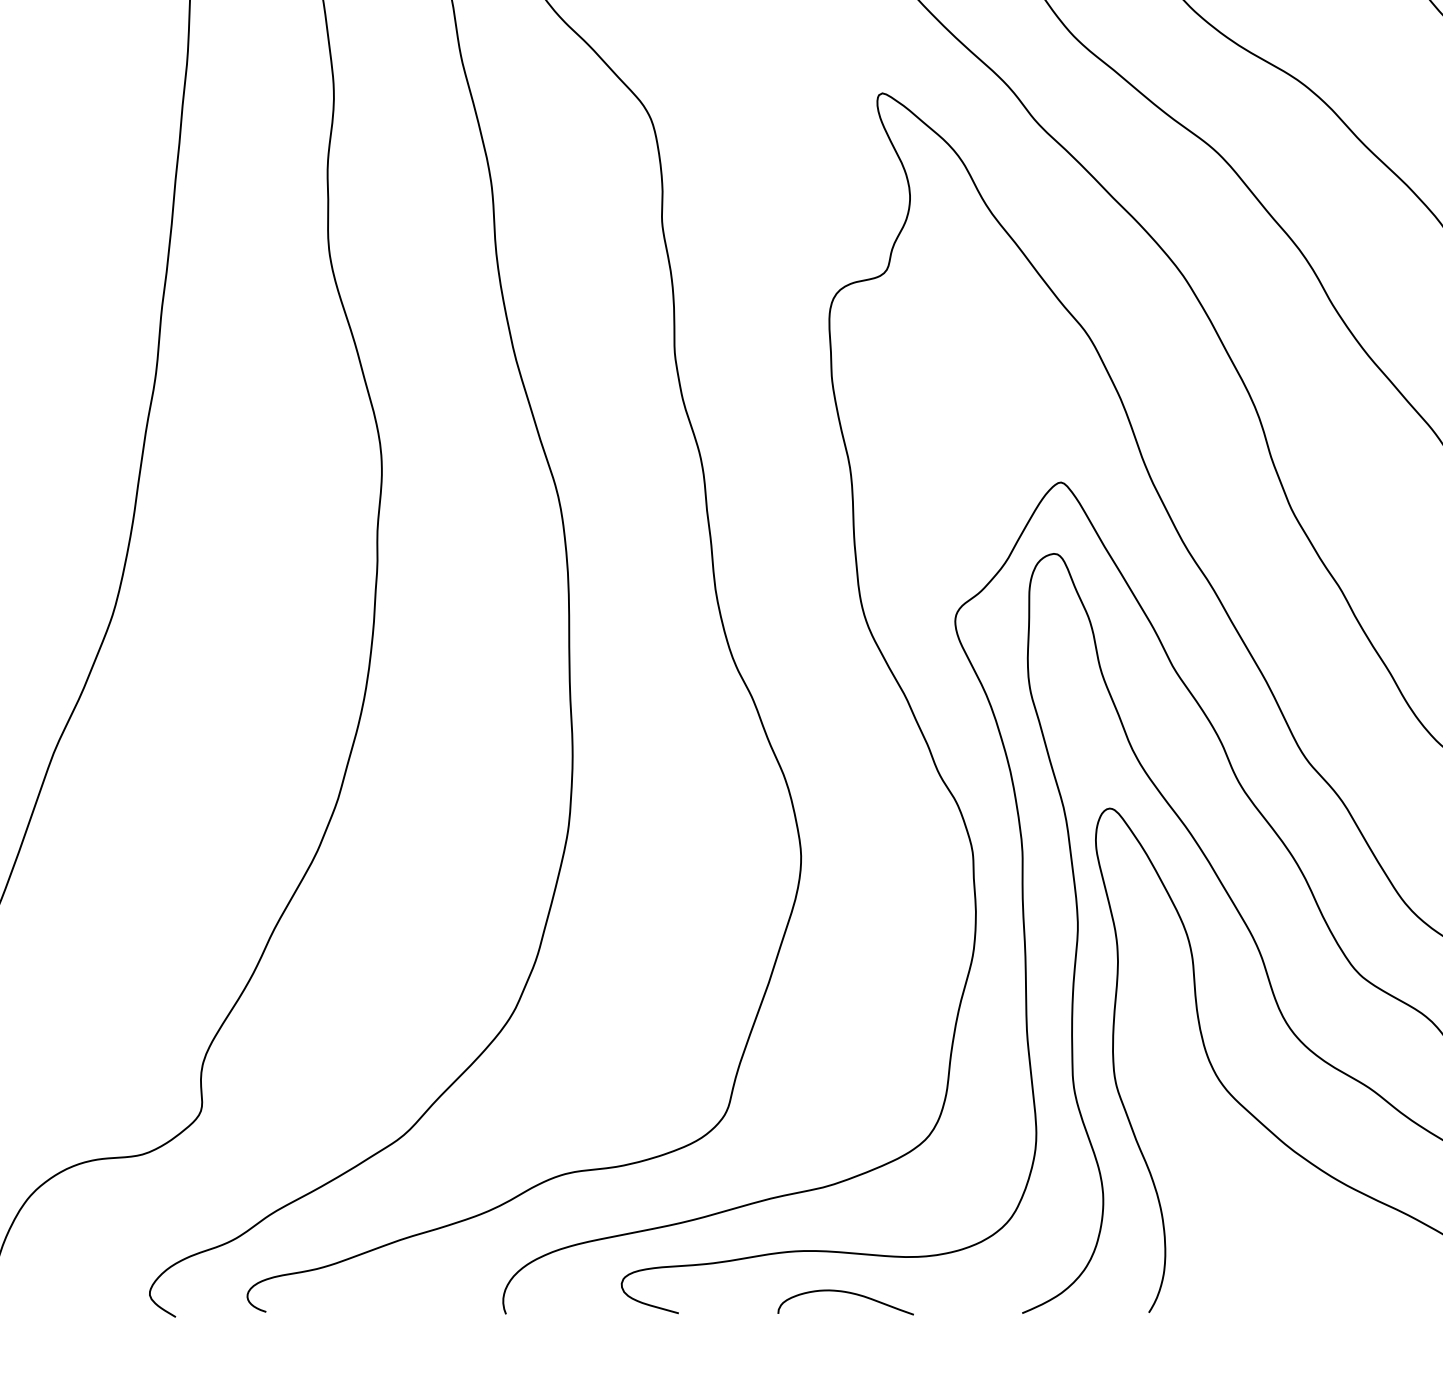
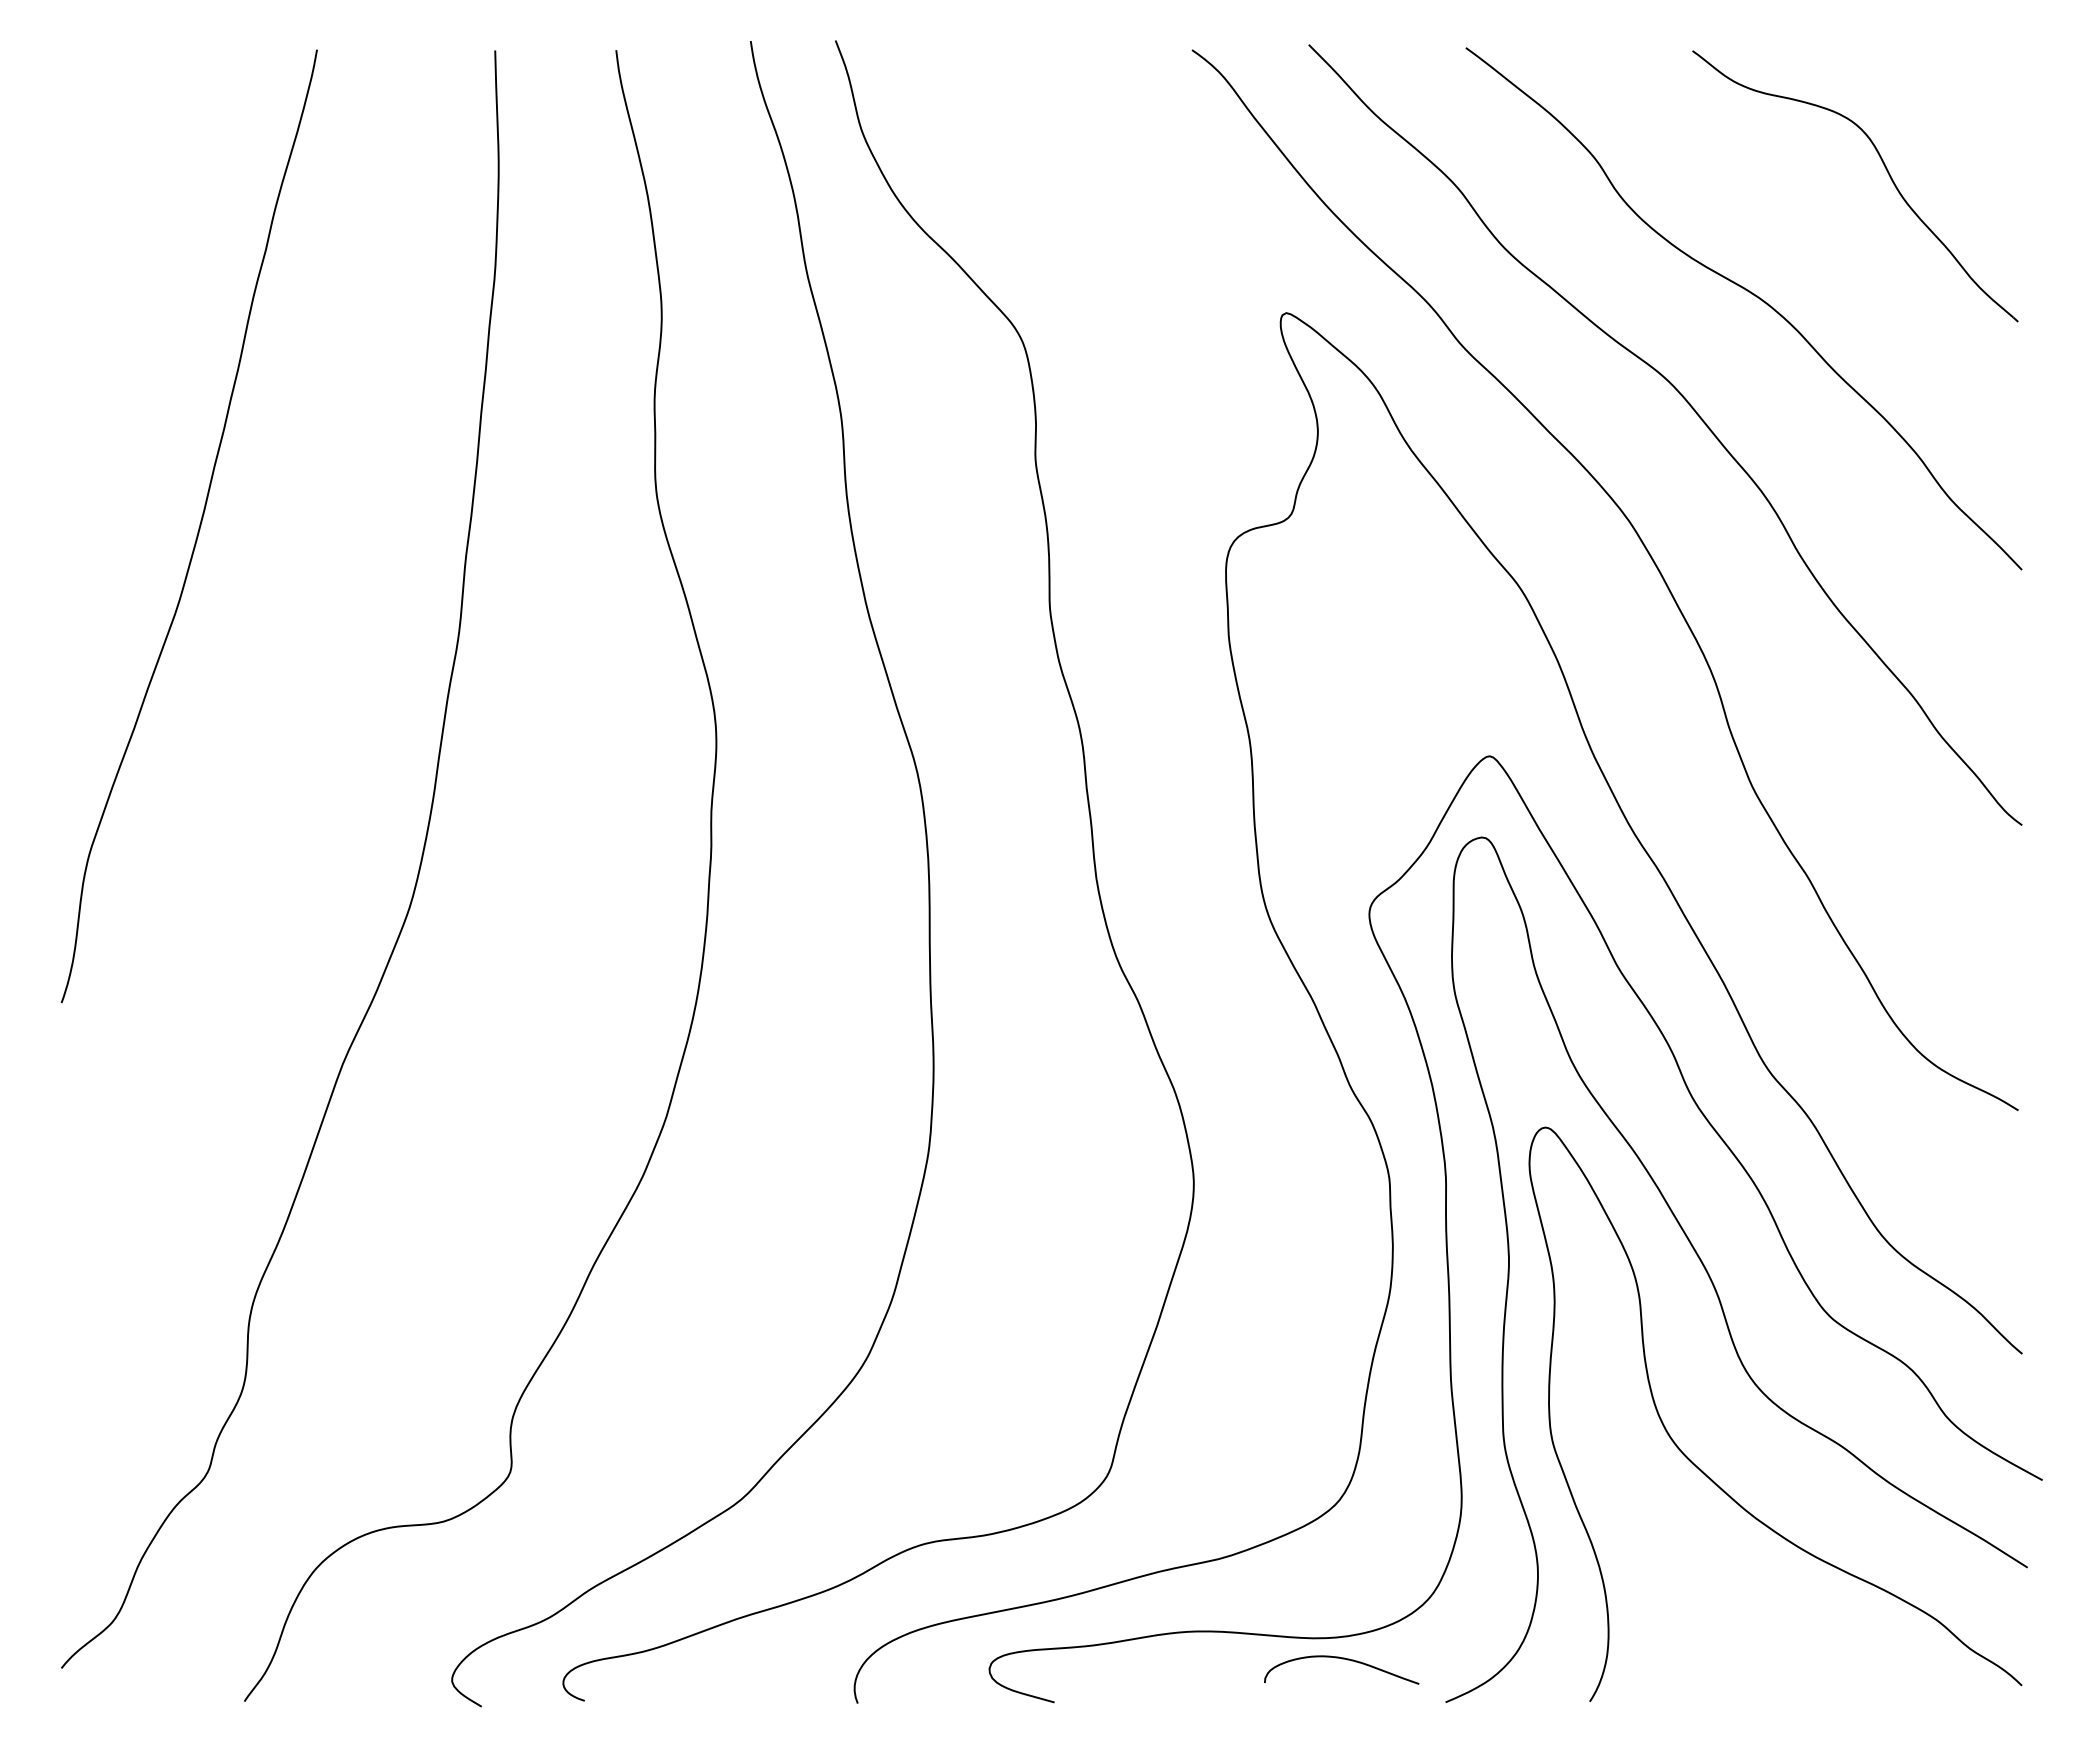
curve: (846, 1293) -> (1342, 1659), moved

